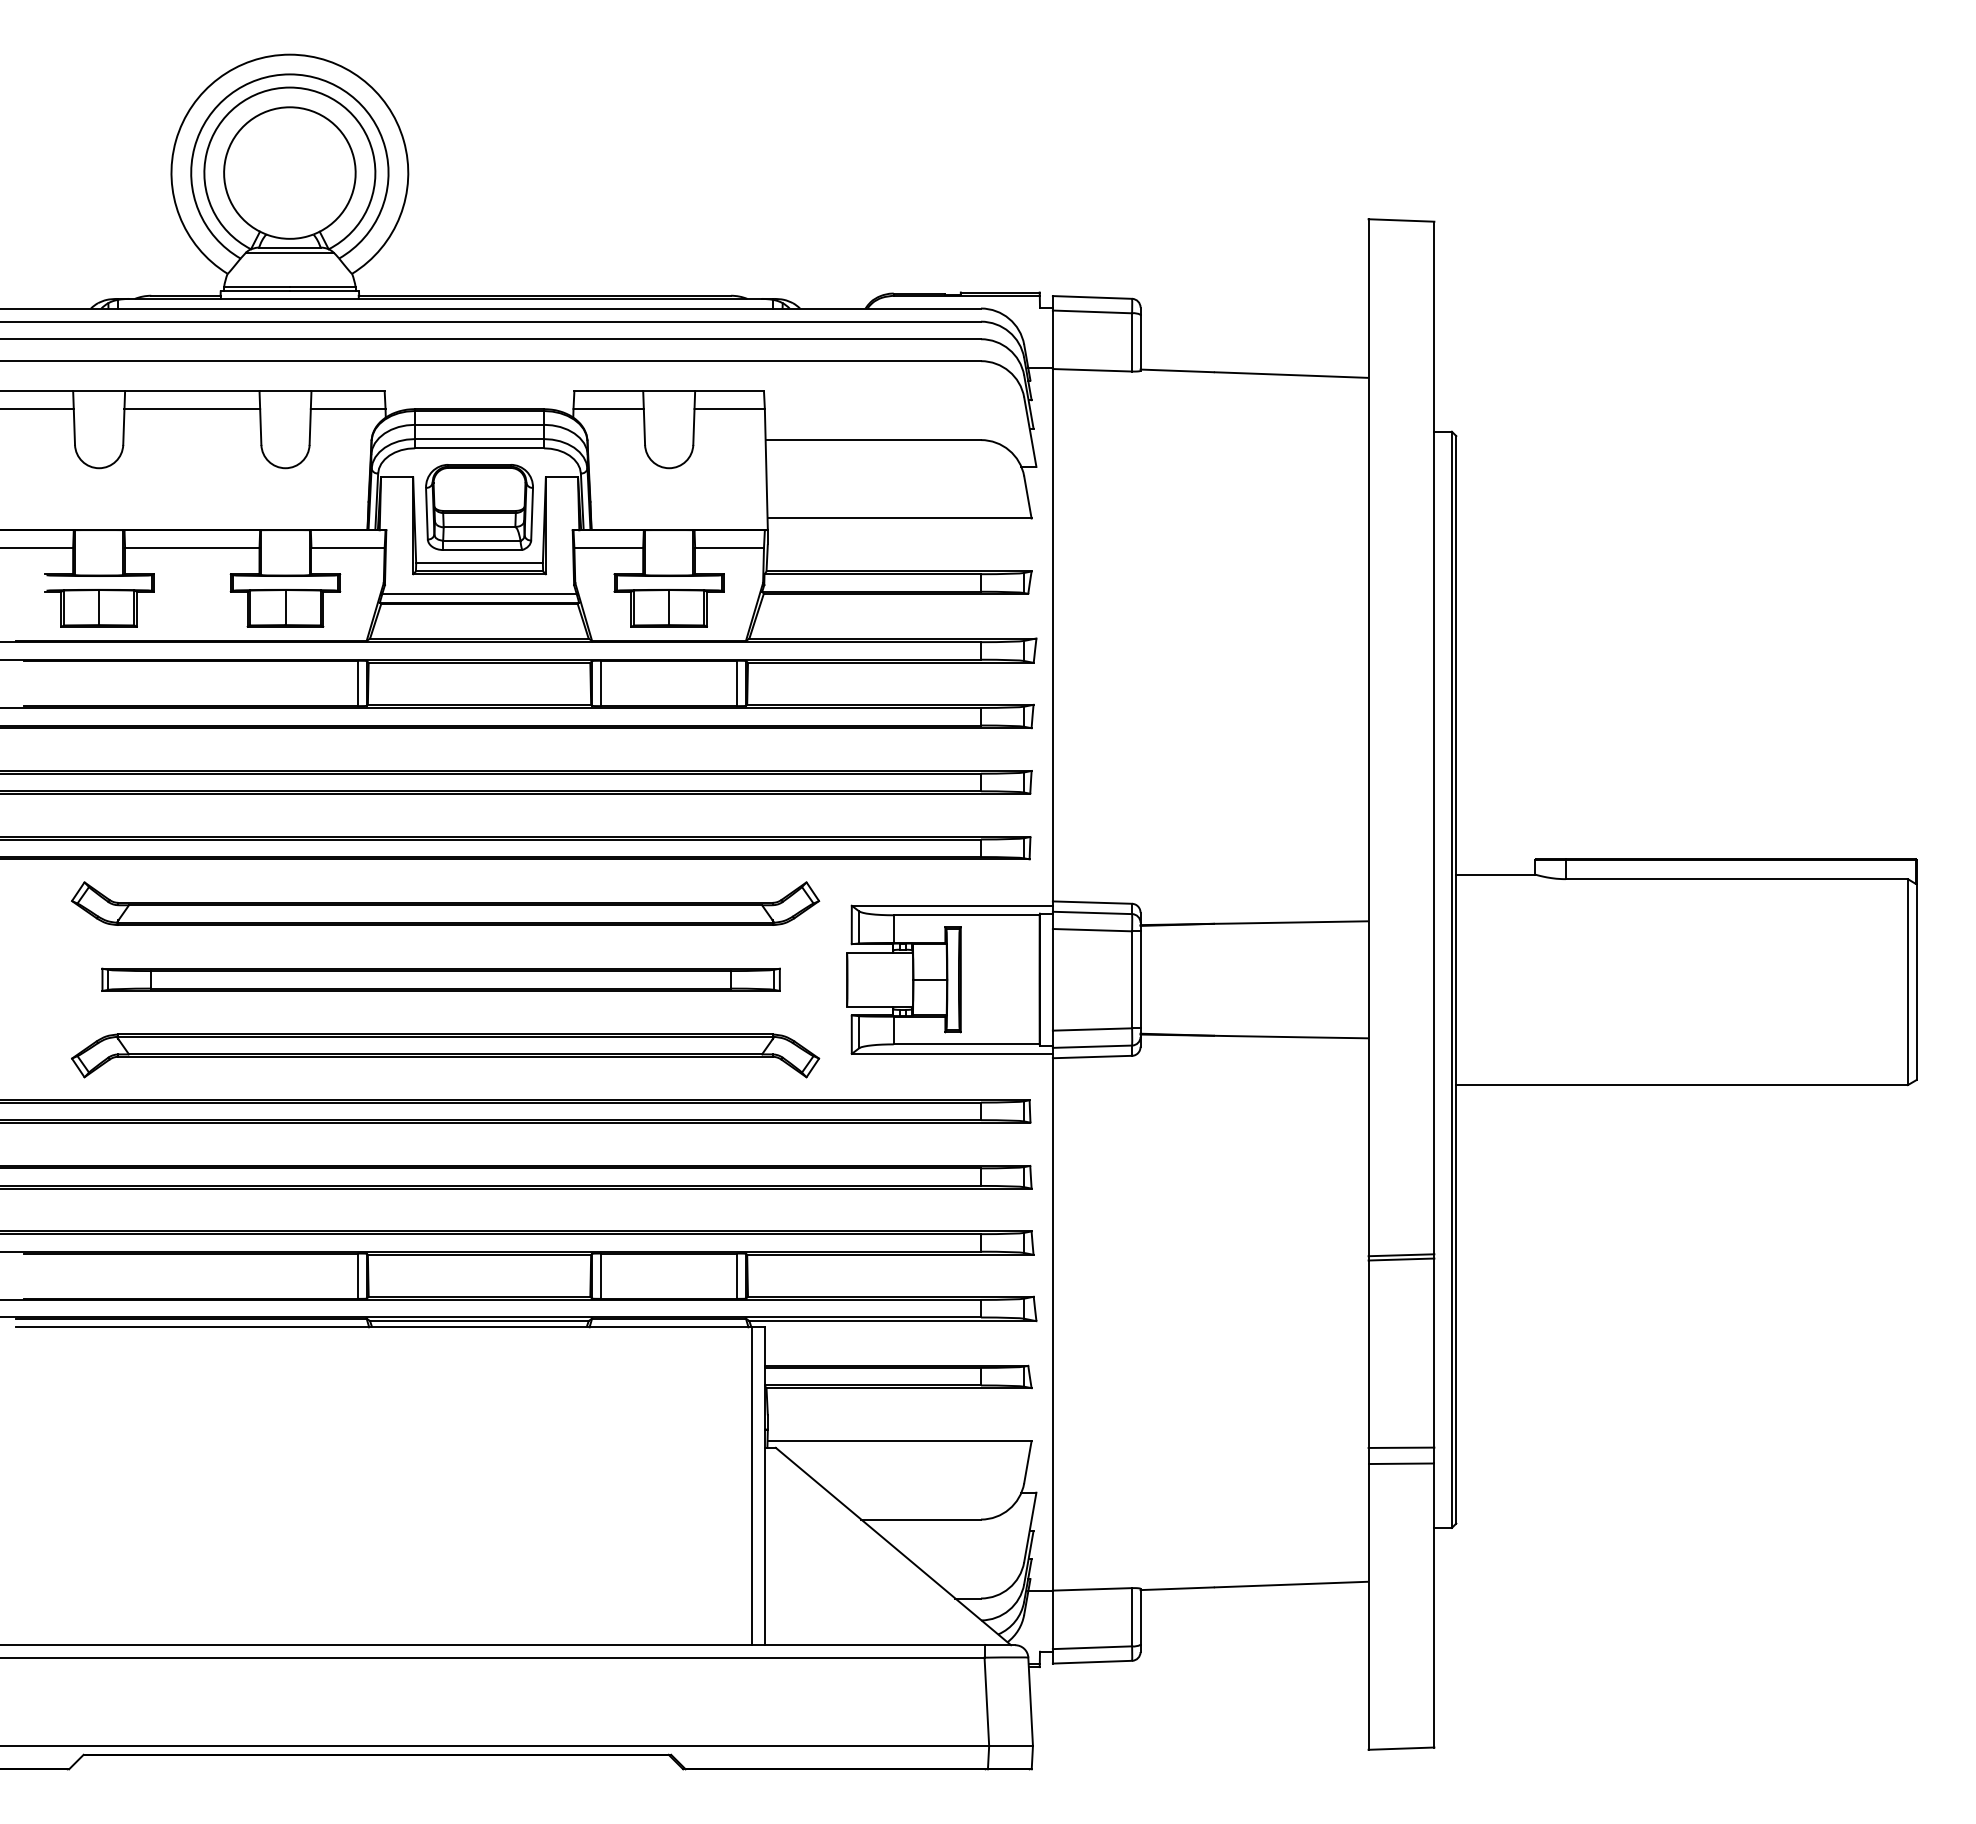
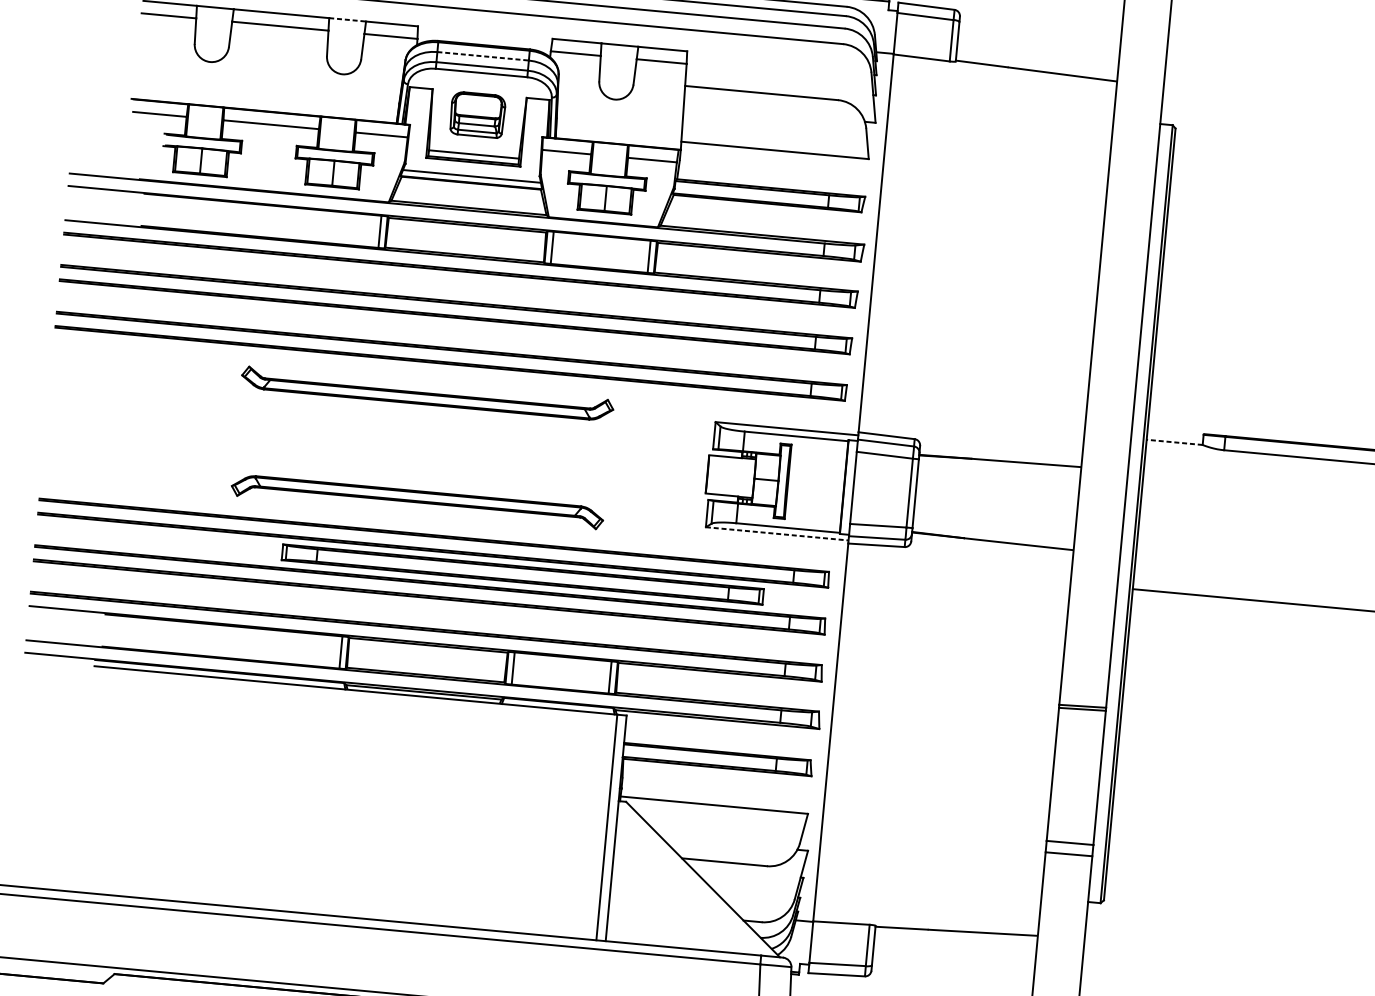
line: (285, 391) -> (347, 19), solid -> dashed
line: (480, 424) -> (483, 56), solid -> dashed
part: (479, 507) -> (477, 114), size x0.7
line: (1495, 874) -> (1174, 442), solid -> dashed
part: (445, 903) -> (427, 393), size x0.7
part: (440, 979) -> (522, 574), moved
line: (952, 1053) -> (777, 533), solid -> dashed
part: (445, 1055) -> (417, 501), size x0.7

